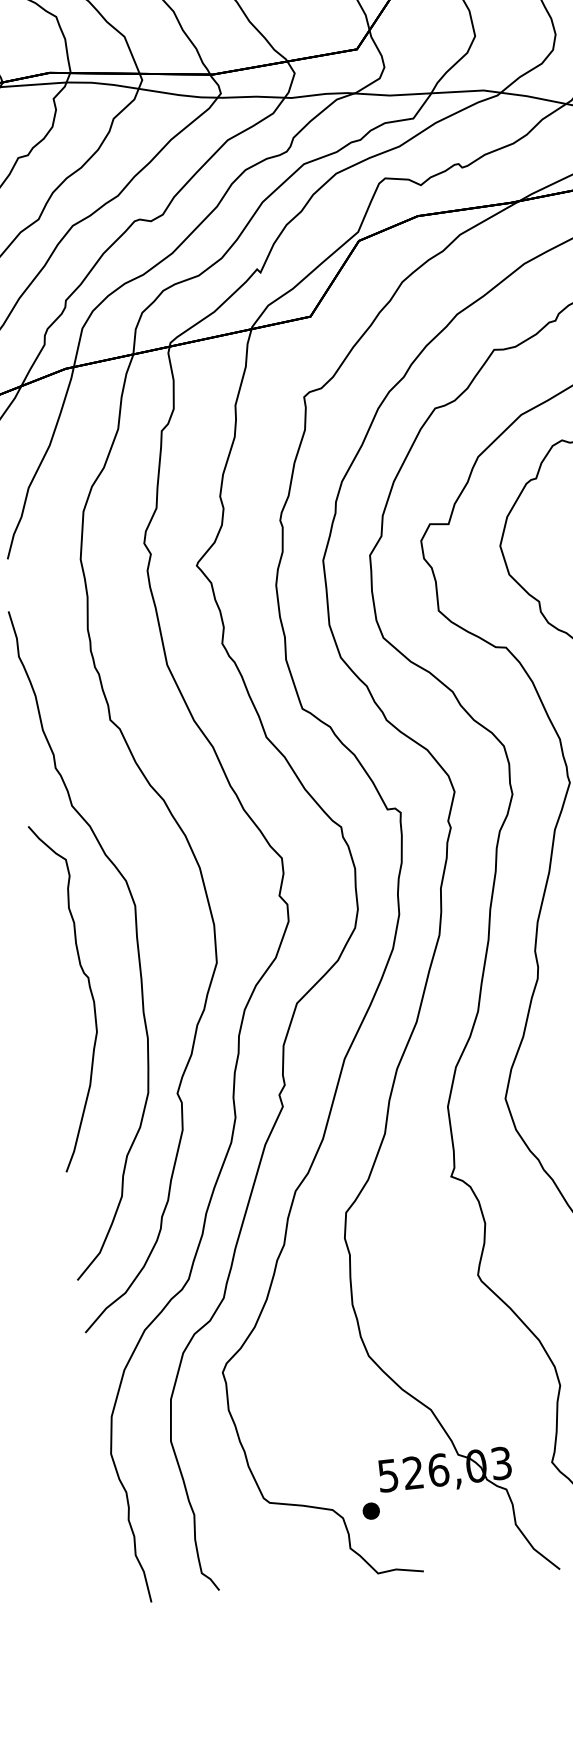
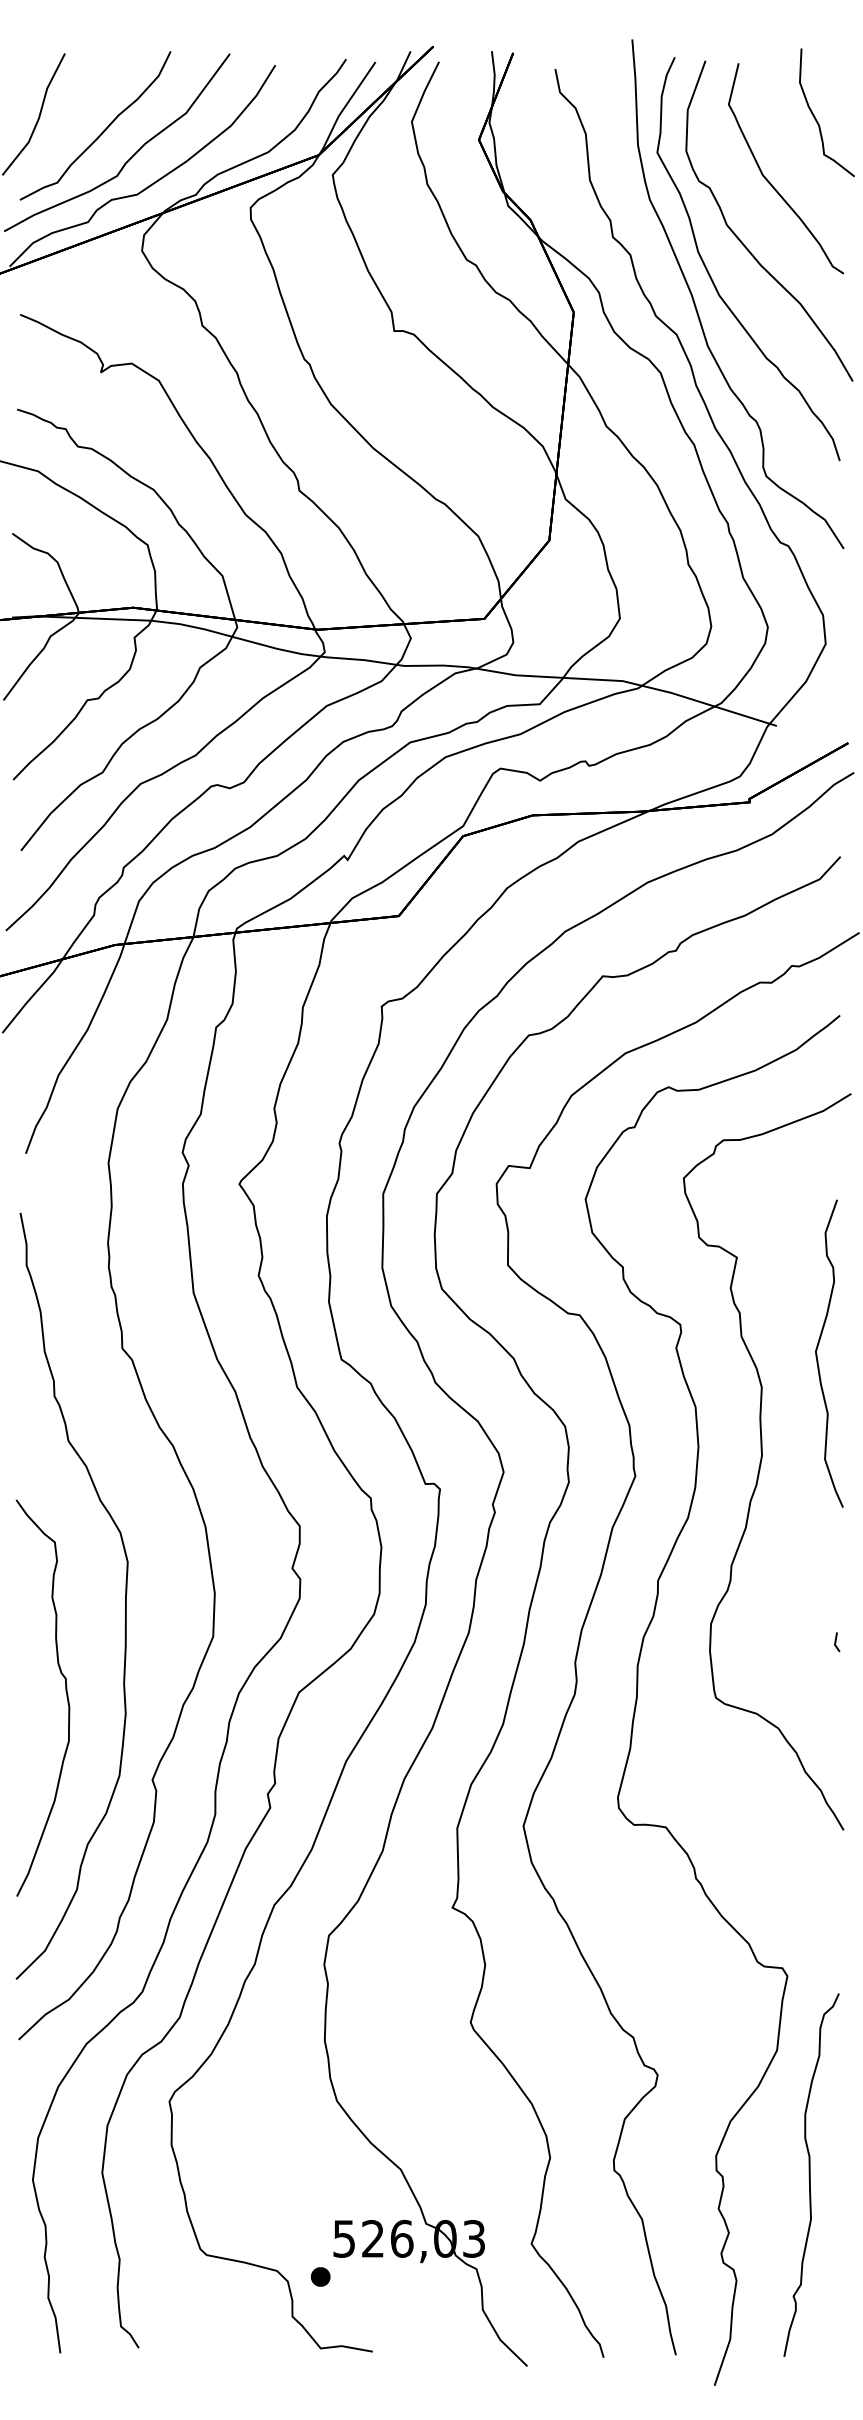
curve: (89, 988) -> (65, 1691), moved

